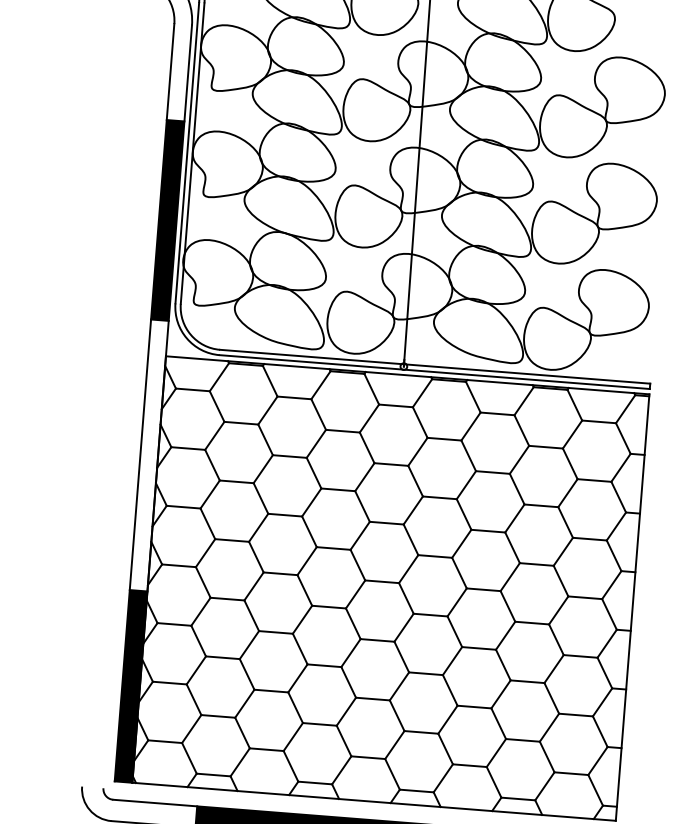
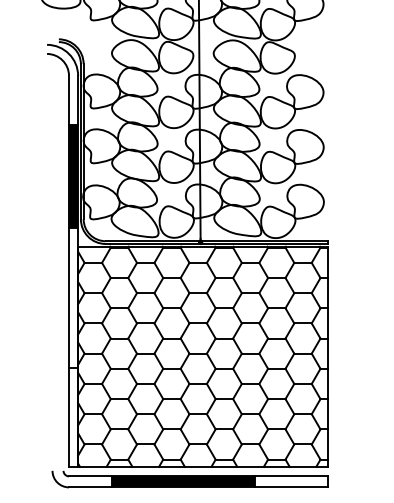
fill: (130, 686) -> (73, 417), removed

